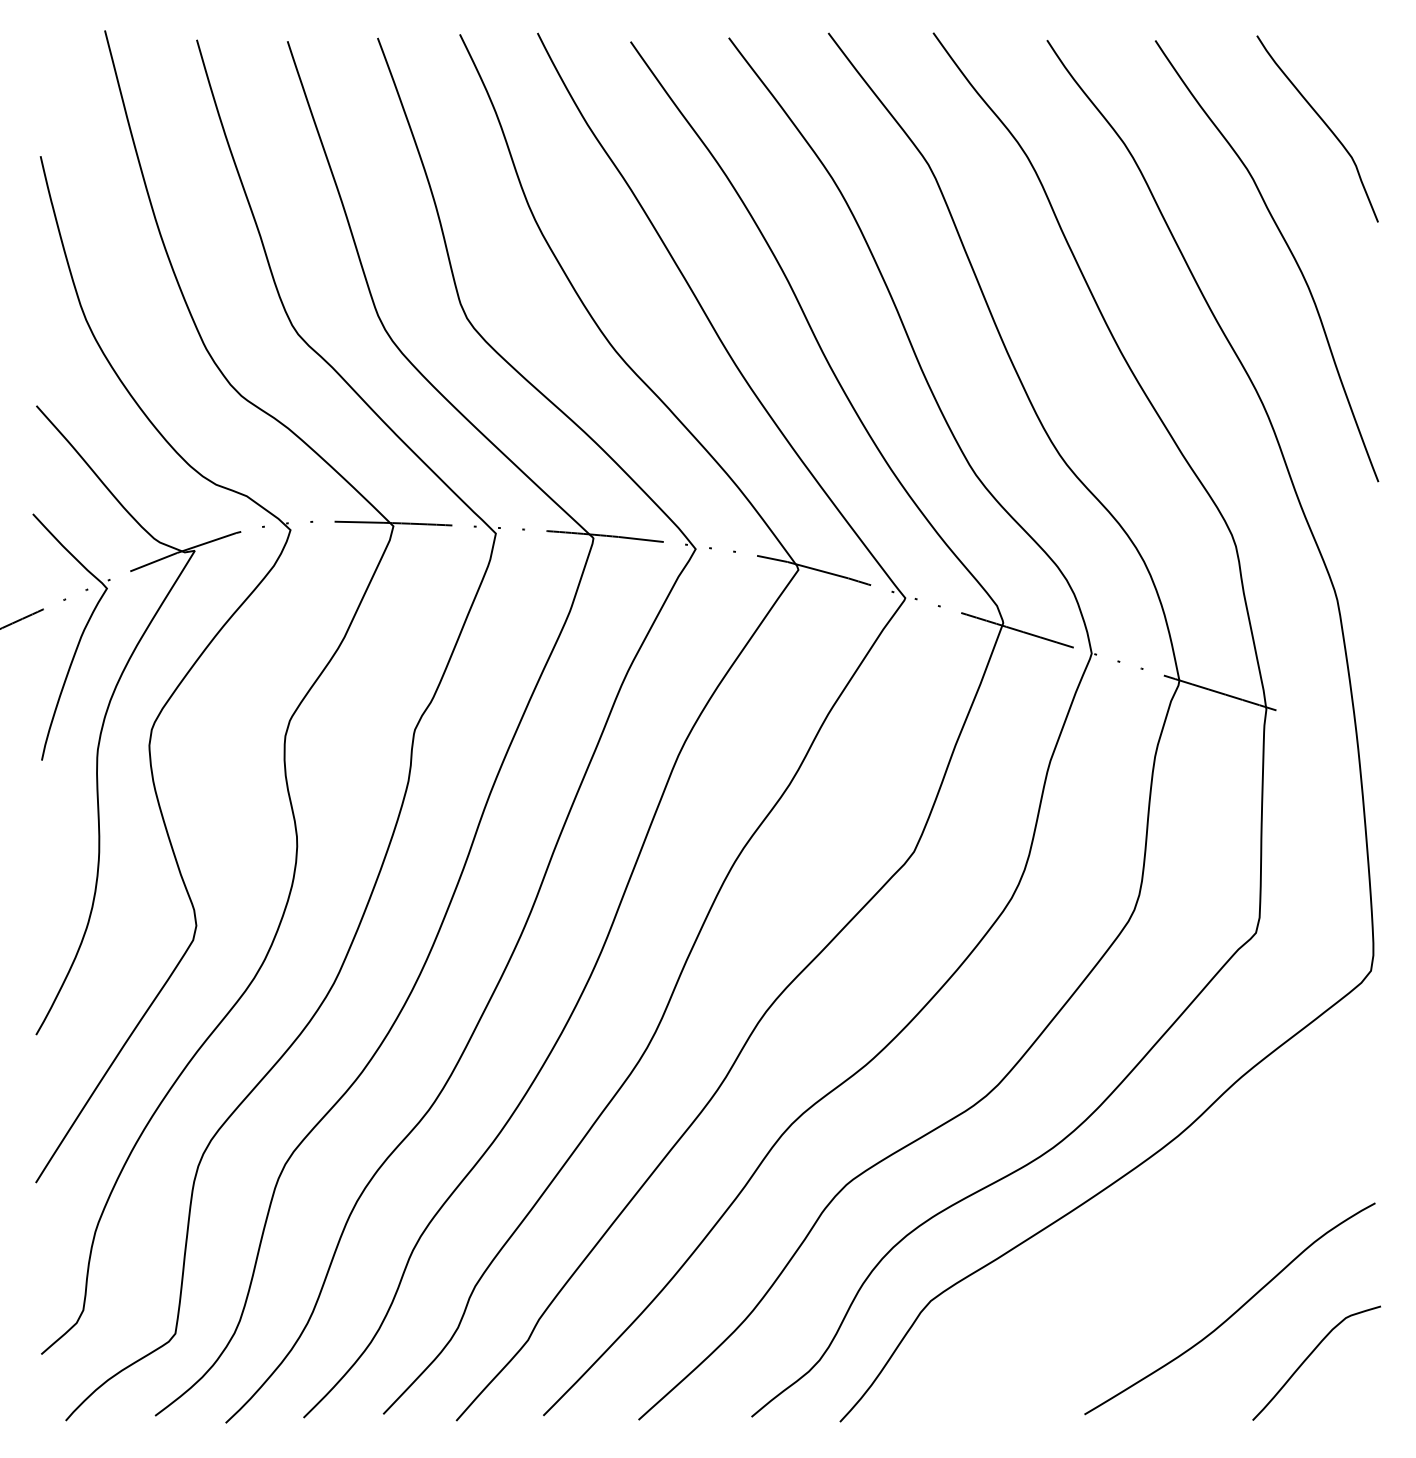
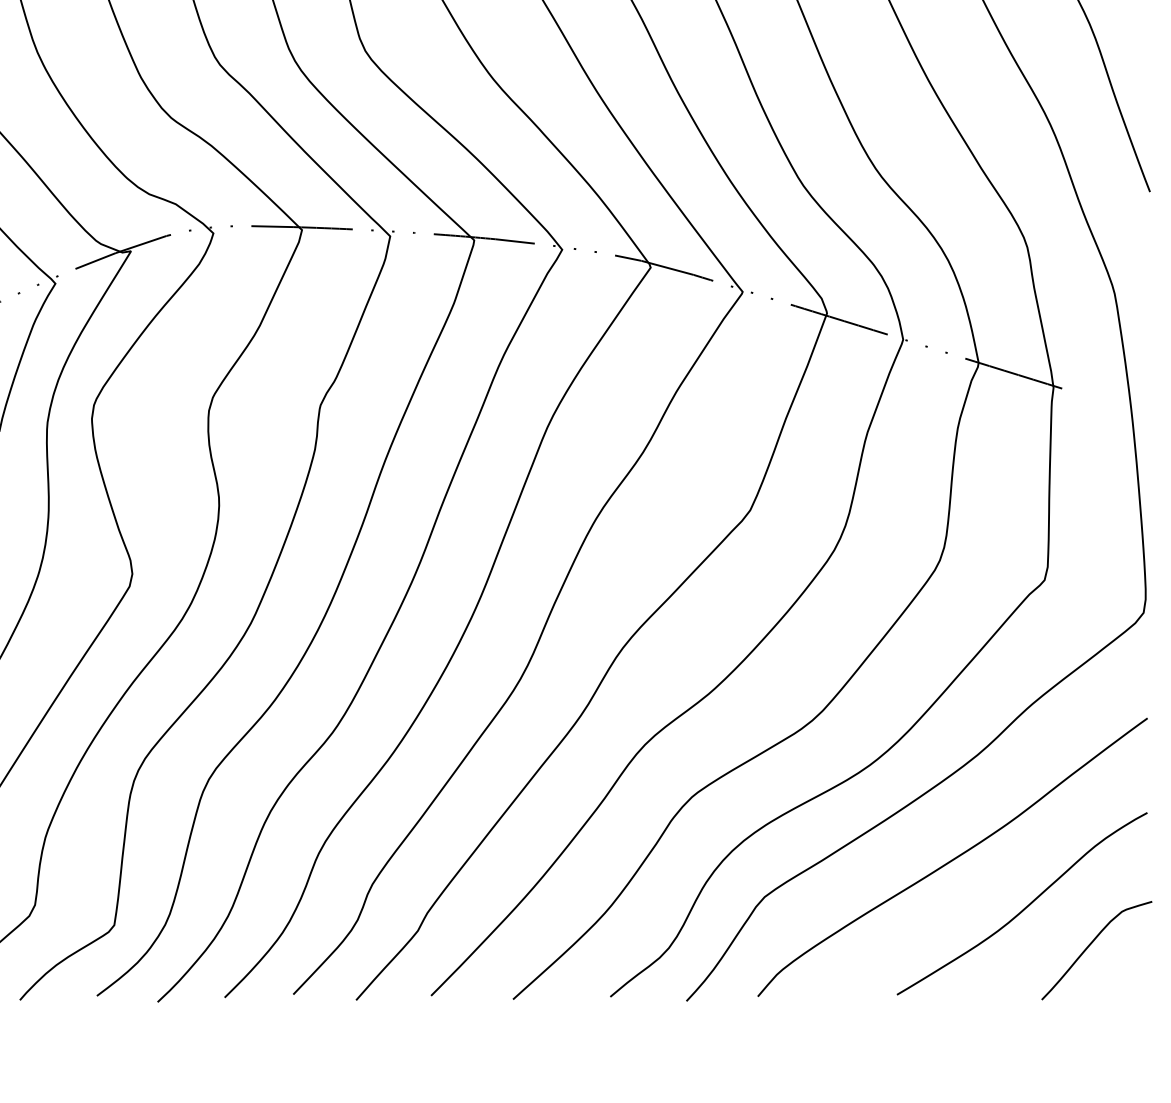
curve: (1149, 1256) -> (952, 858), added

